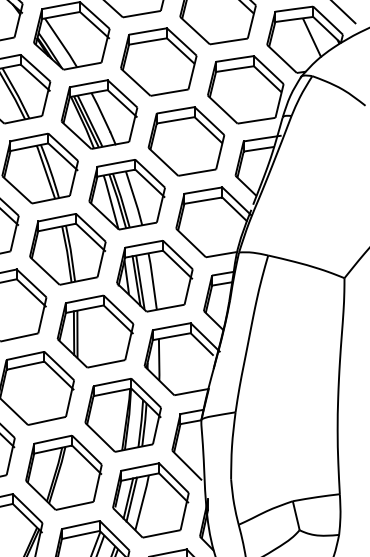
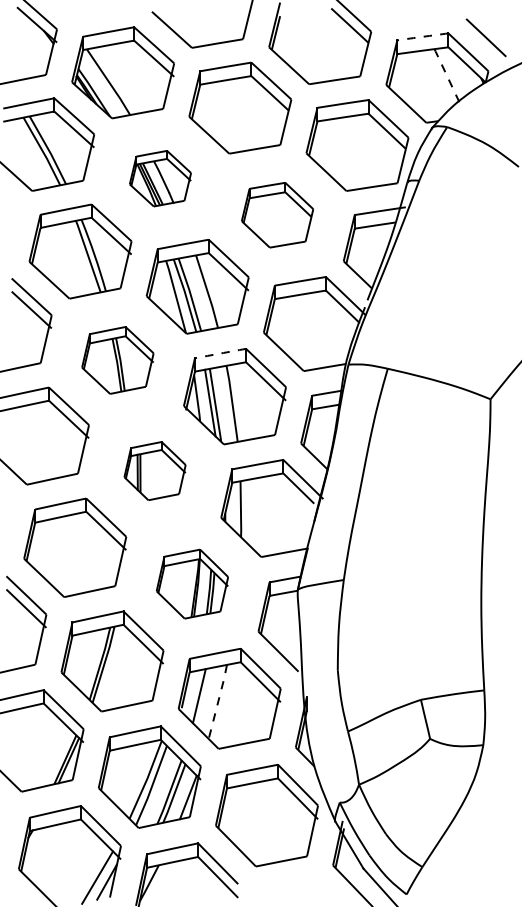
arc: (293, 8) -> (422, 36), solid -> dashed
line: (311, 37) -> (446, 75), solid -> dashed
part: (99, 114) -> (160, 178), size x0.6
part: (186, 141) -> (277, 215), size x0.7
arc: (144, 244) -> (220, 353), solid -> dashed
part: (67, 249) -> (117, 360), size x0.7
part: (95, 331) -> (154, 470), size x0.6
part: (123, 415) -> (192, 584), size x0.7
line: (131, 499) -> (203, 697), removed
line: (142, 502) -> (218, 701), solid -> dashed

